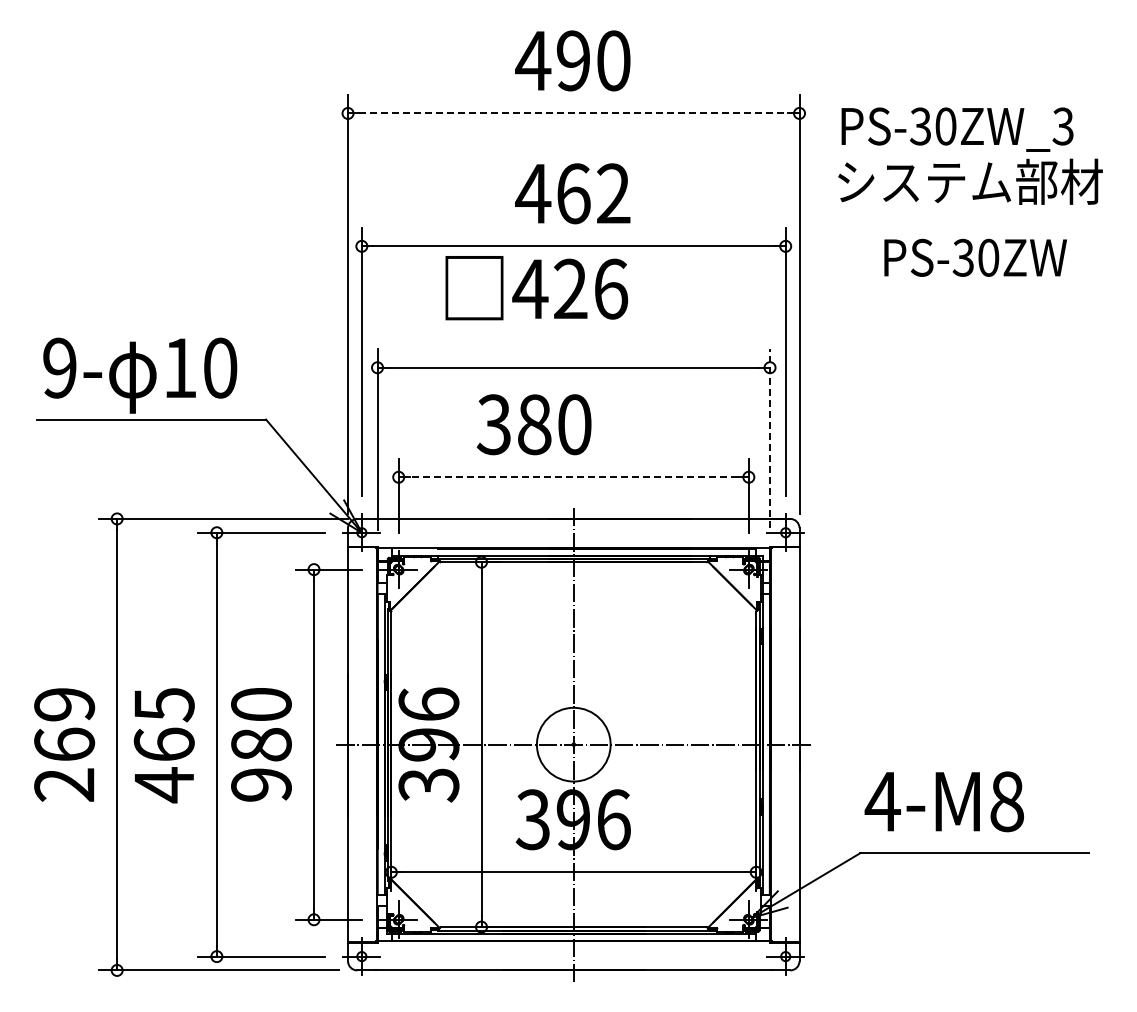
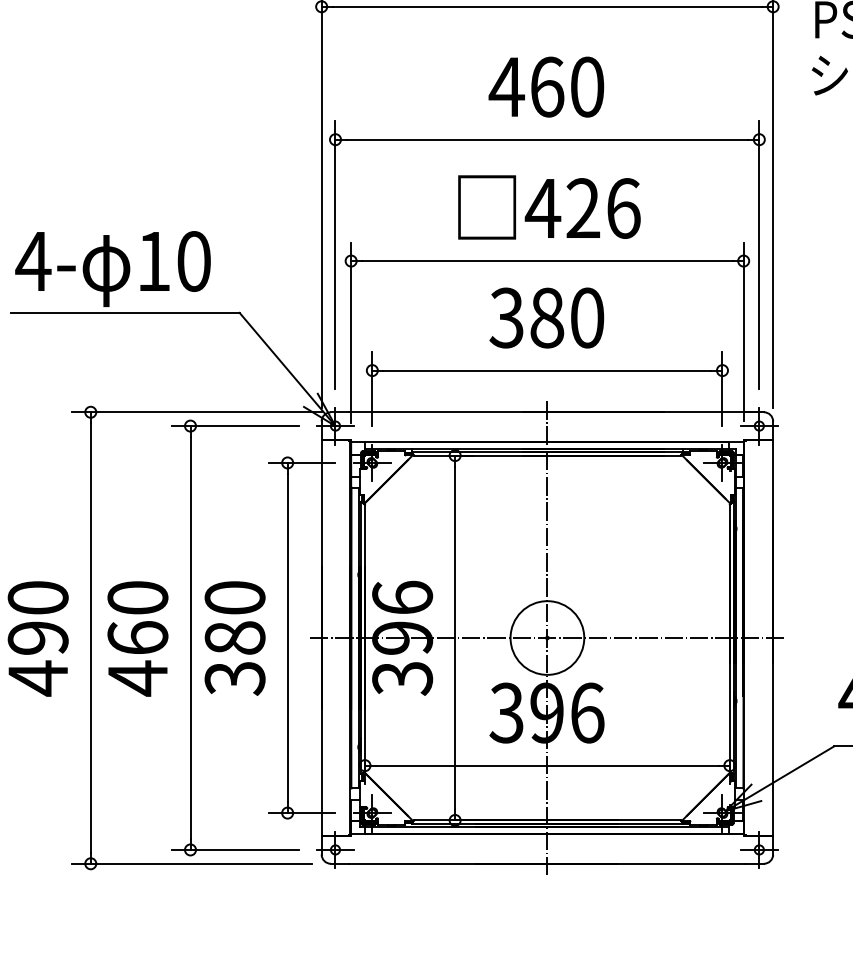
line: (573, 113) -> (547, 6), dashed -> solid
text: (613, 193) -> (587, 86), 462 -> 460
text: (536, 288) -> (549, 207), moved
text: (59, 367) -> (33, 260), 9- -> 4-
text: (533, 424) -> (546, 317), moved
line: (770, 438) -> (744, 331), dashed -> solid
line: (573, 477) -> (547, 370), dashed -> solid
text: (163, 705) -> (137, 598), 465 -> 460
text: (64, 745) -> (38, 638), 269 -> 490
text: (261, 785) -> (235, 678), 980 -> 380

